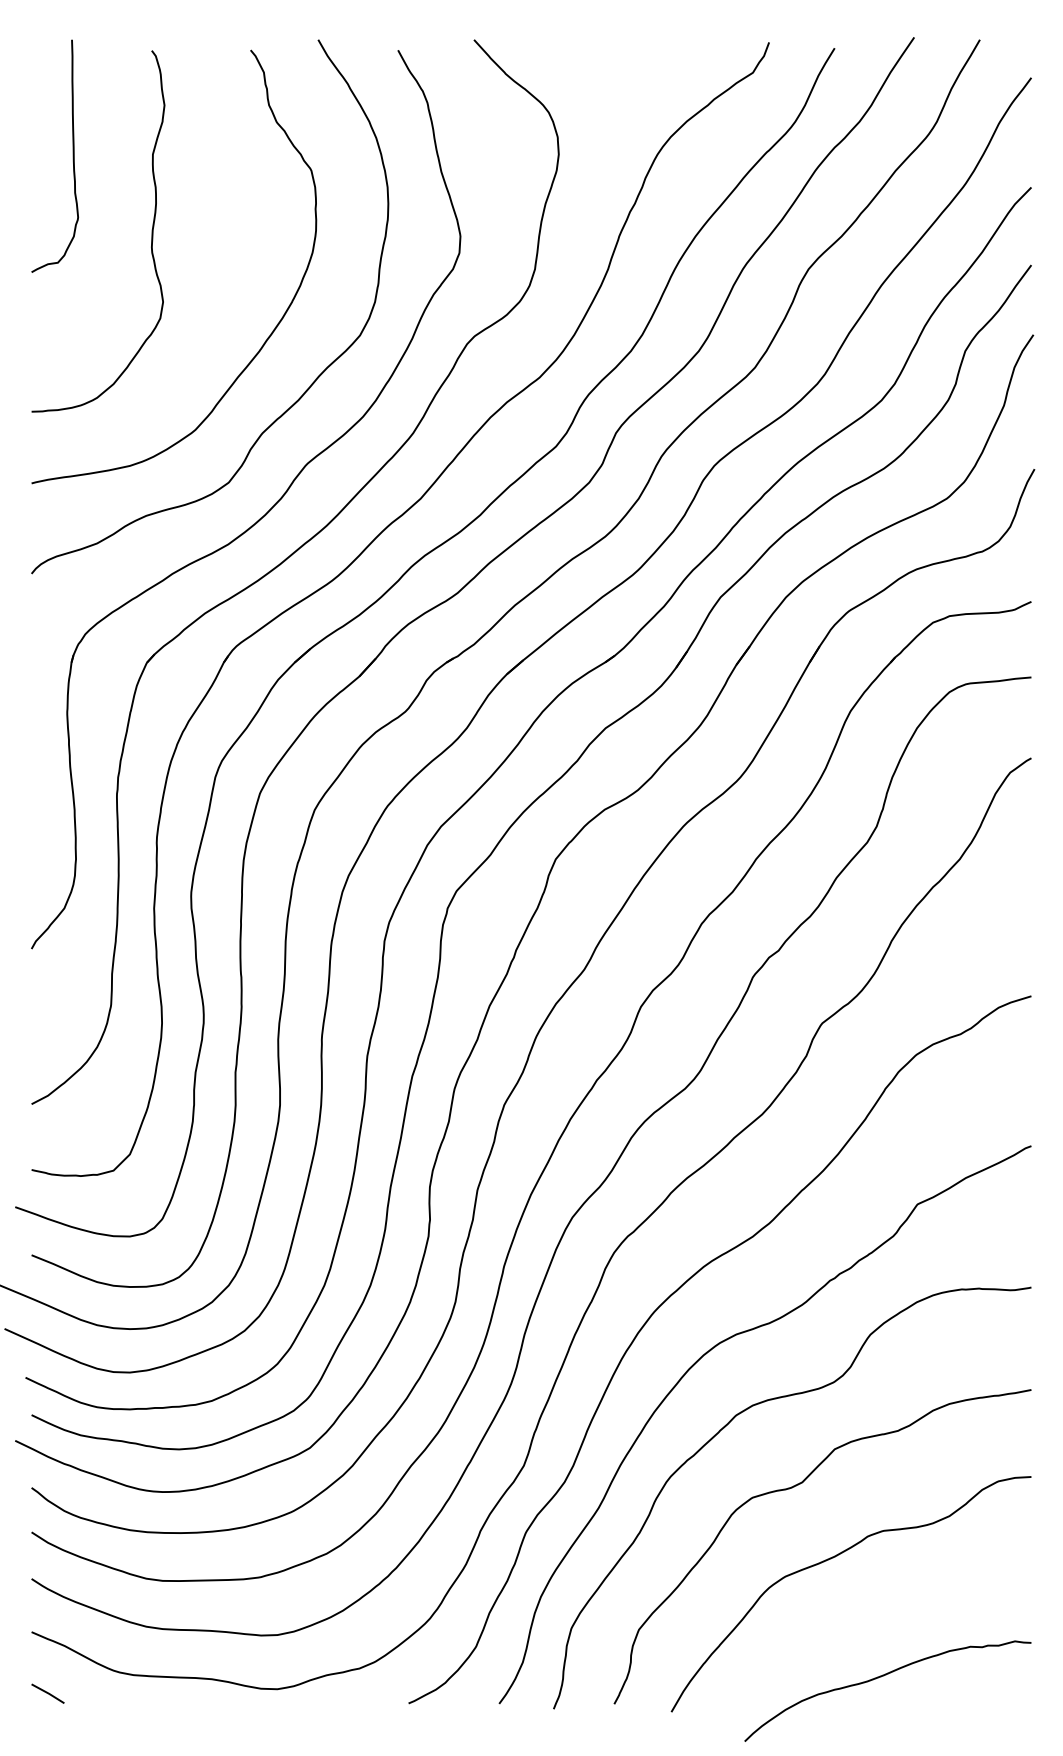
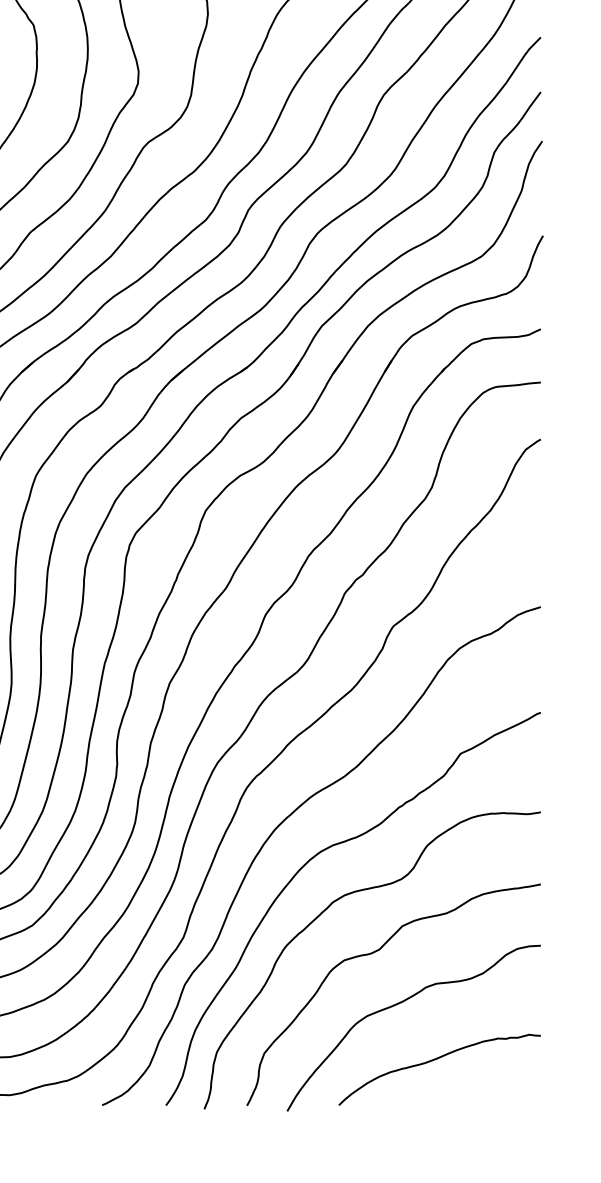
curve: (881, 1677) -> (435, 1060), moved

